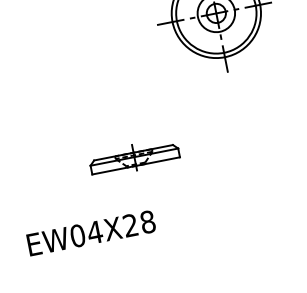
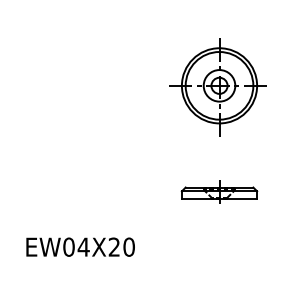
part: (134, 157) -> (219, 191), moved
text: (147, 221) -> (128, 246), EW04X28 -> EW04X20

